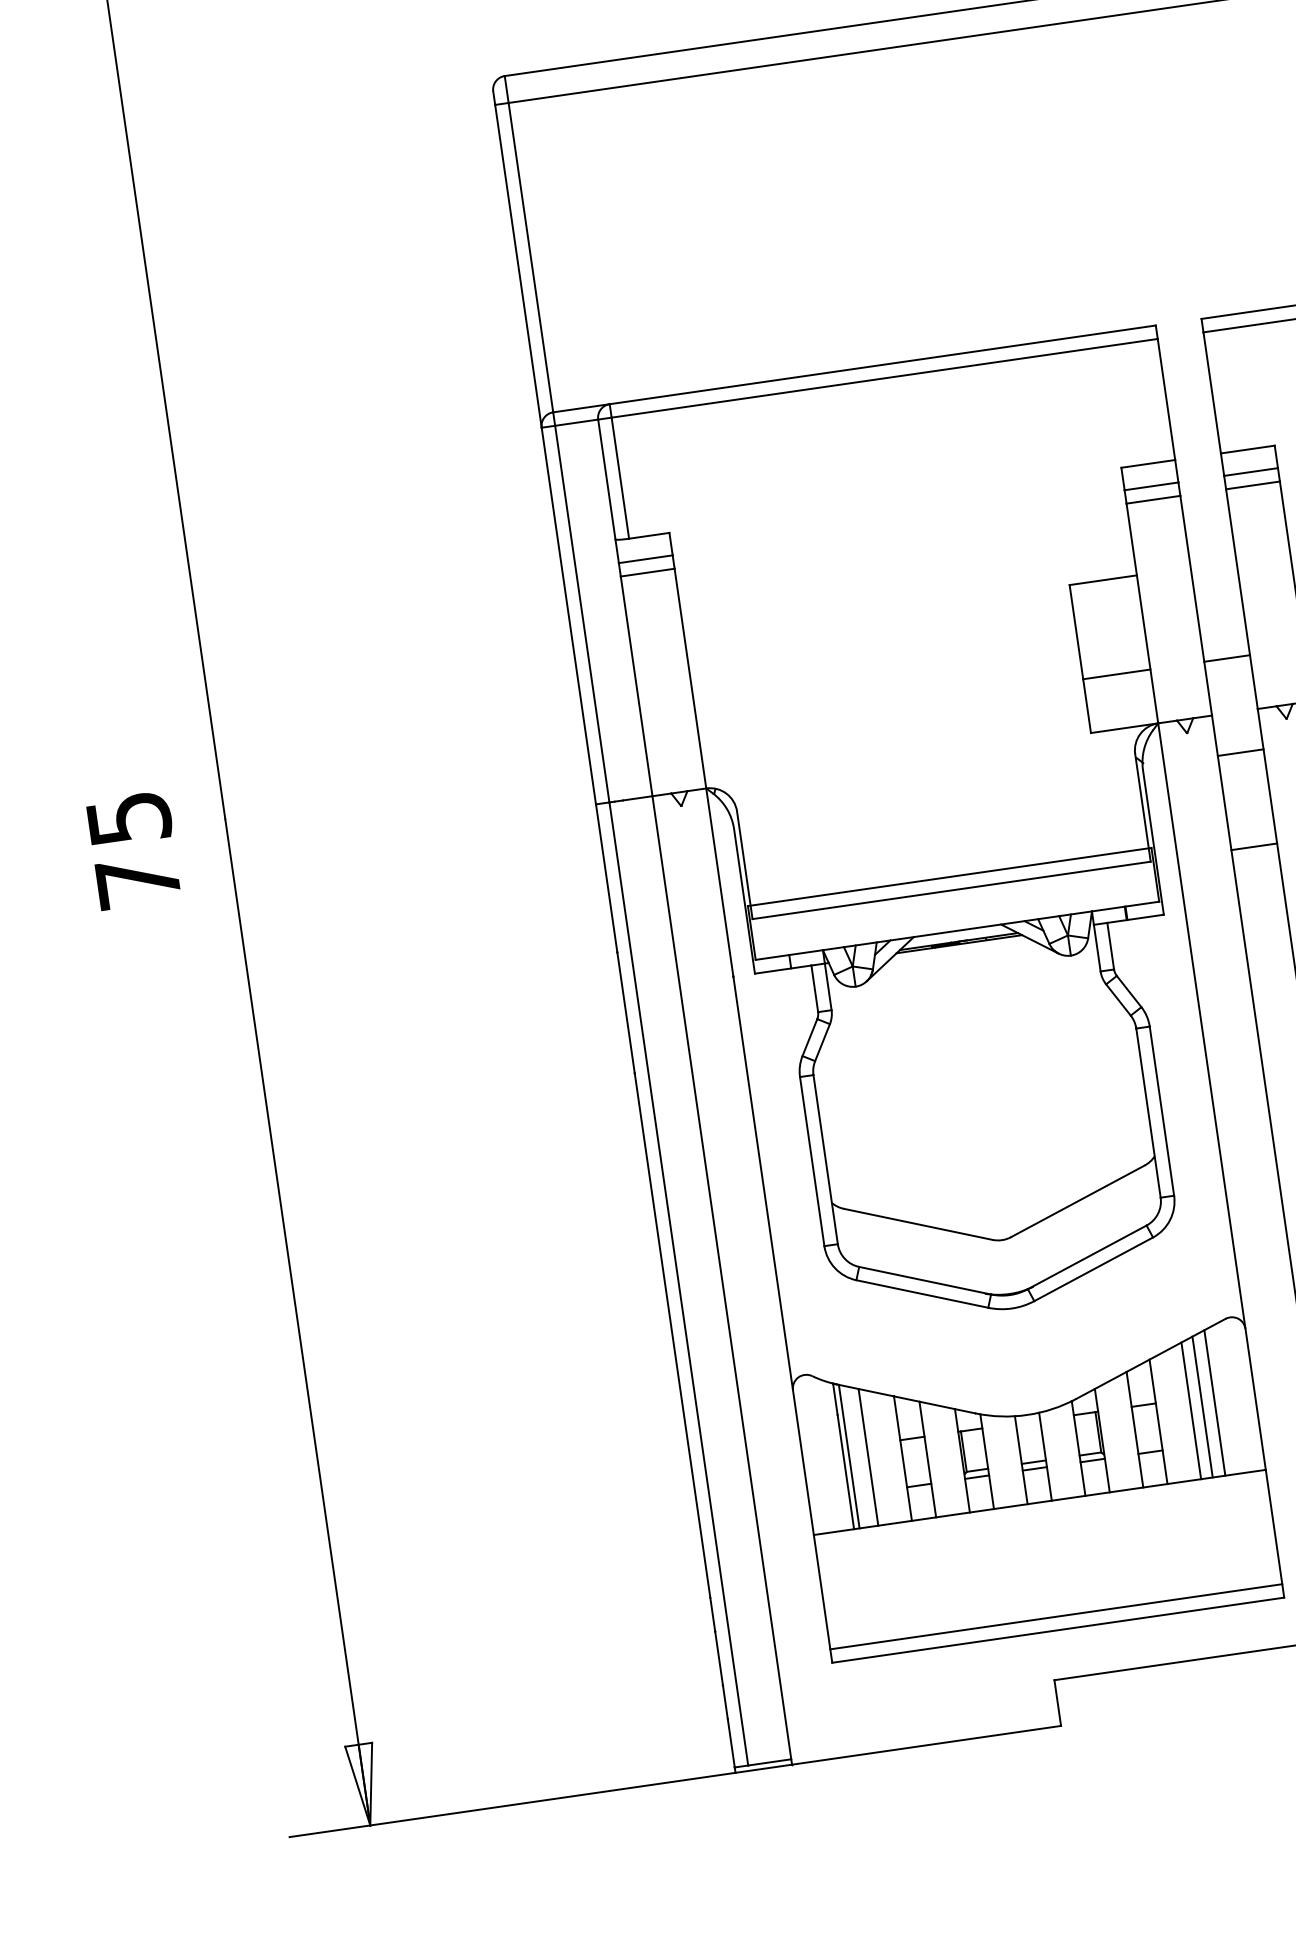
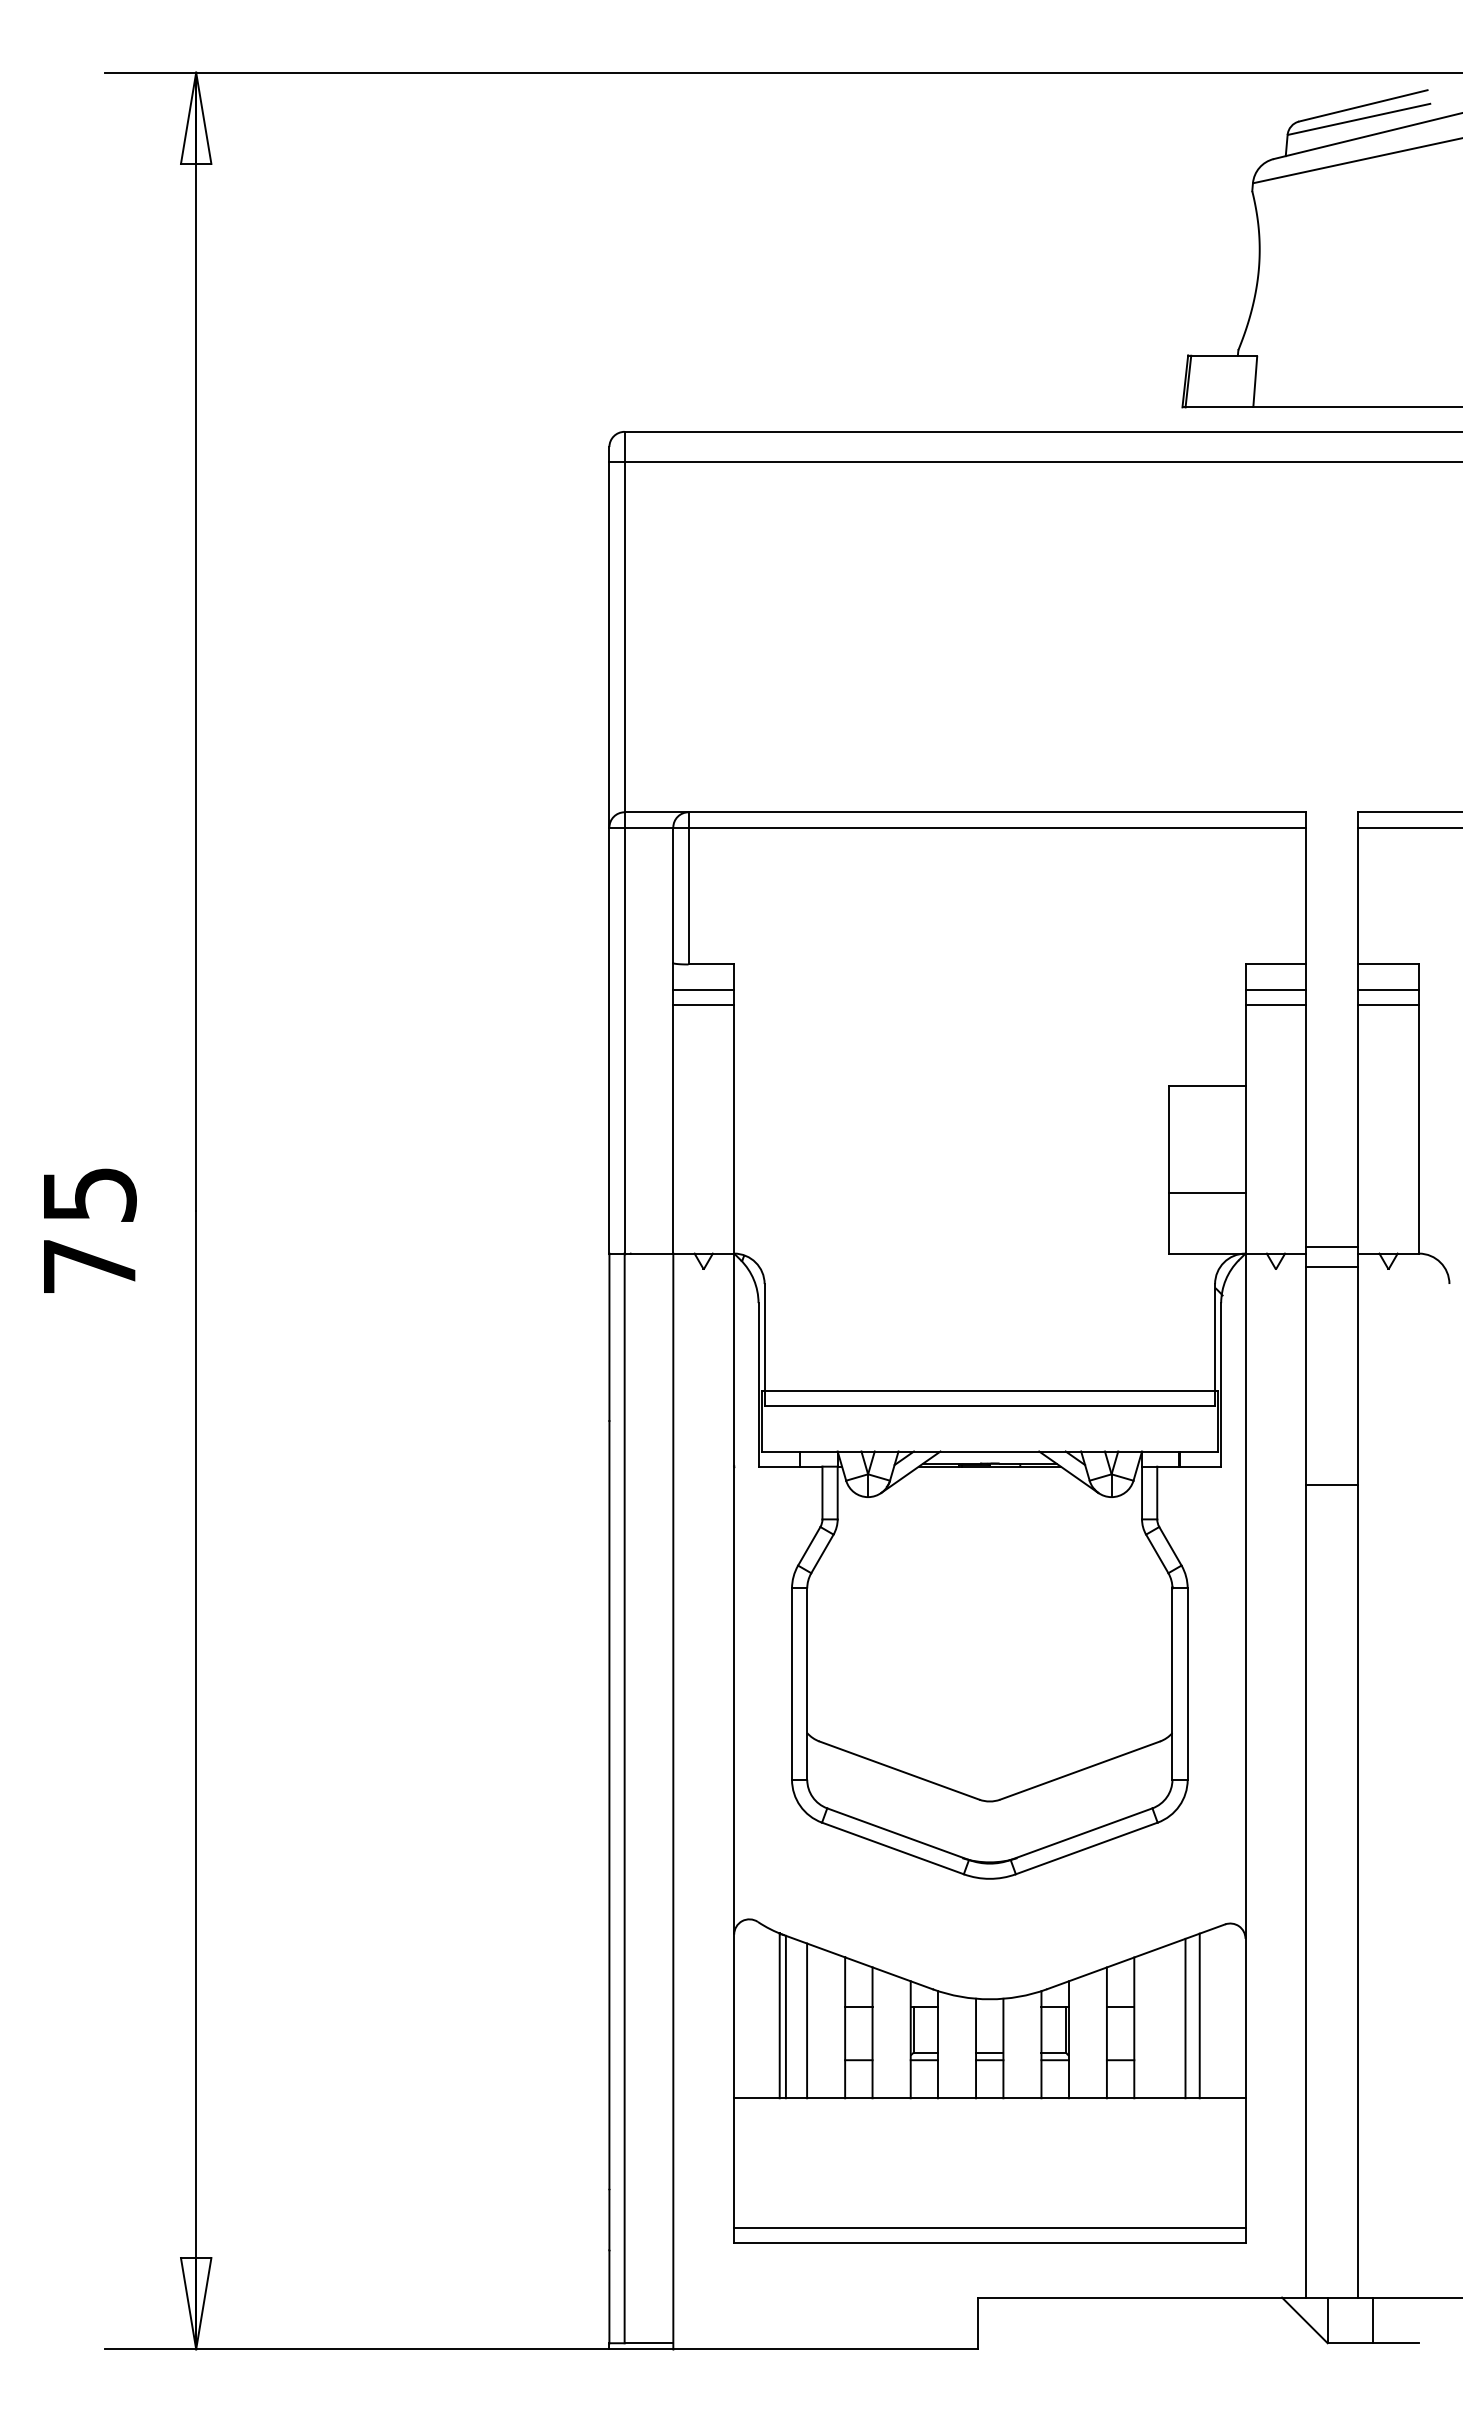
line: (1227, 658) -> (1332, 1266), moved
line: (1240, 752) -> (1332, 1247), moved
line: (1254, 846) -> (1332, 1484), moved
line: (1191, 1410) -> (1172, 2020), removed

